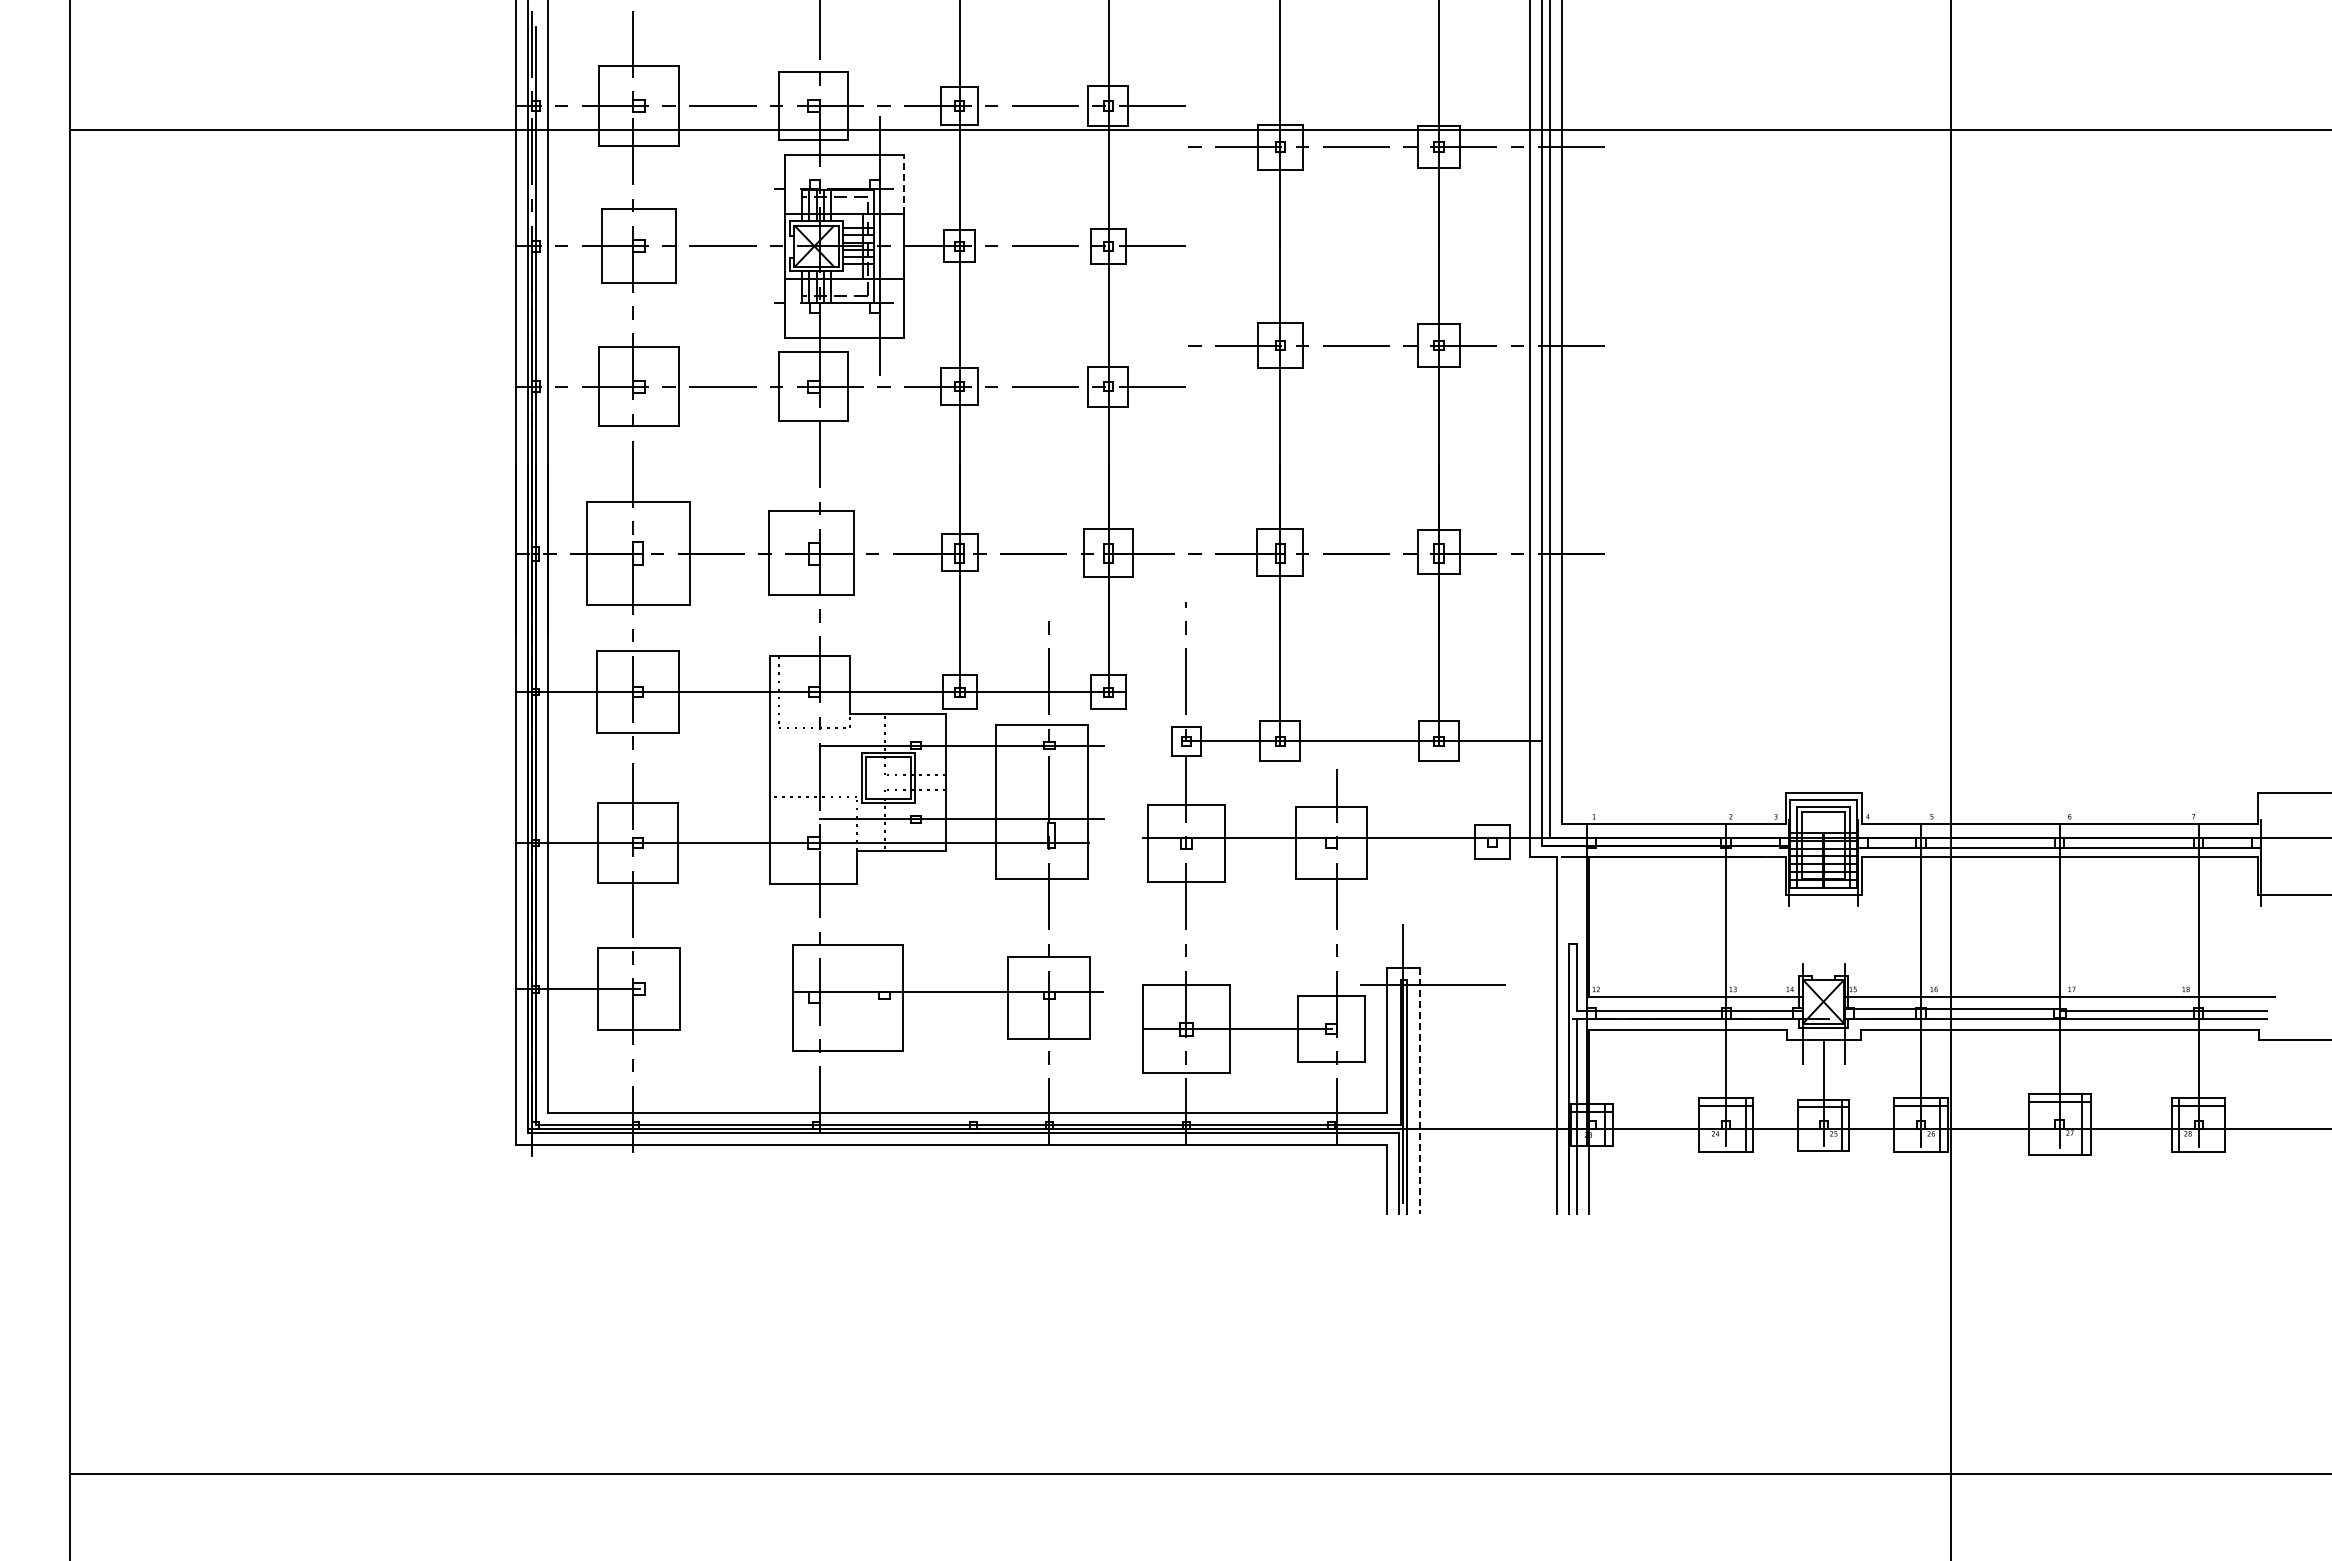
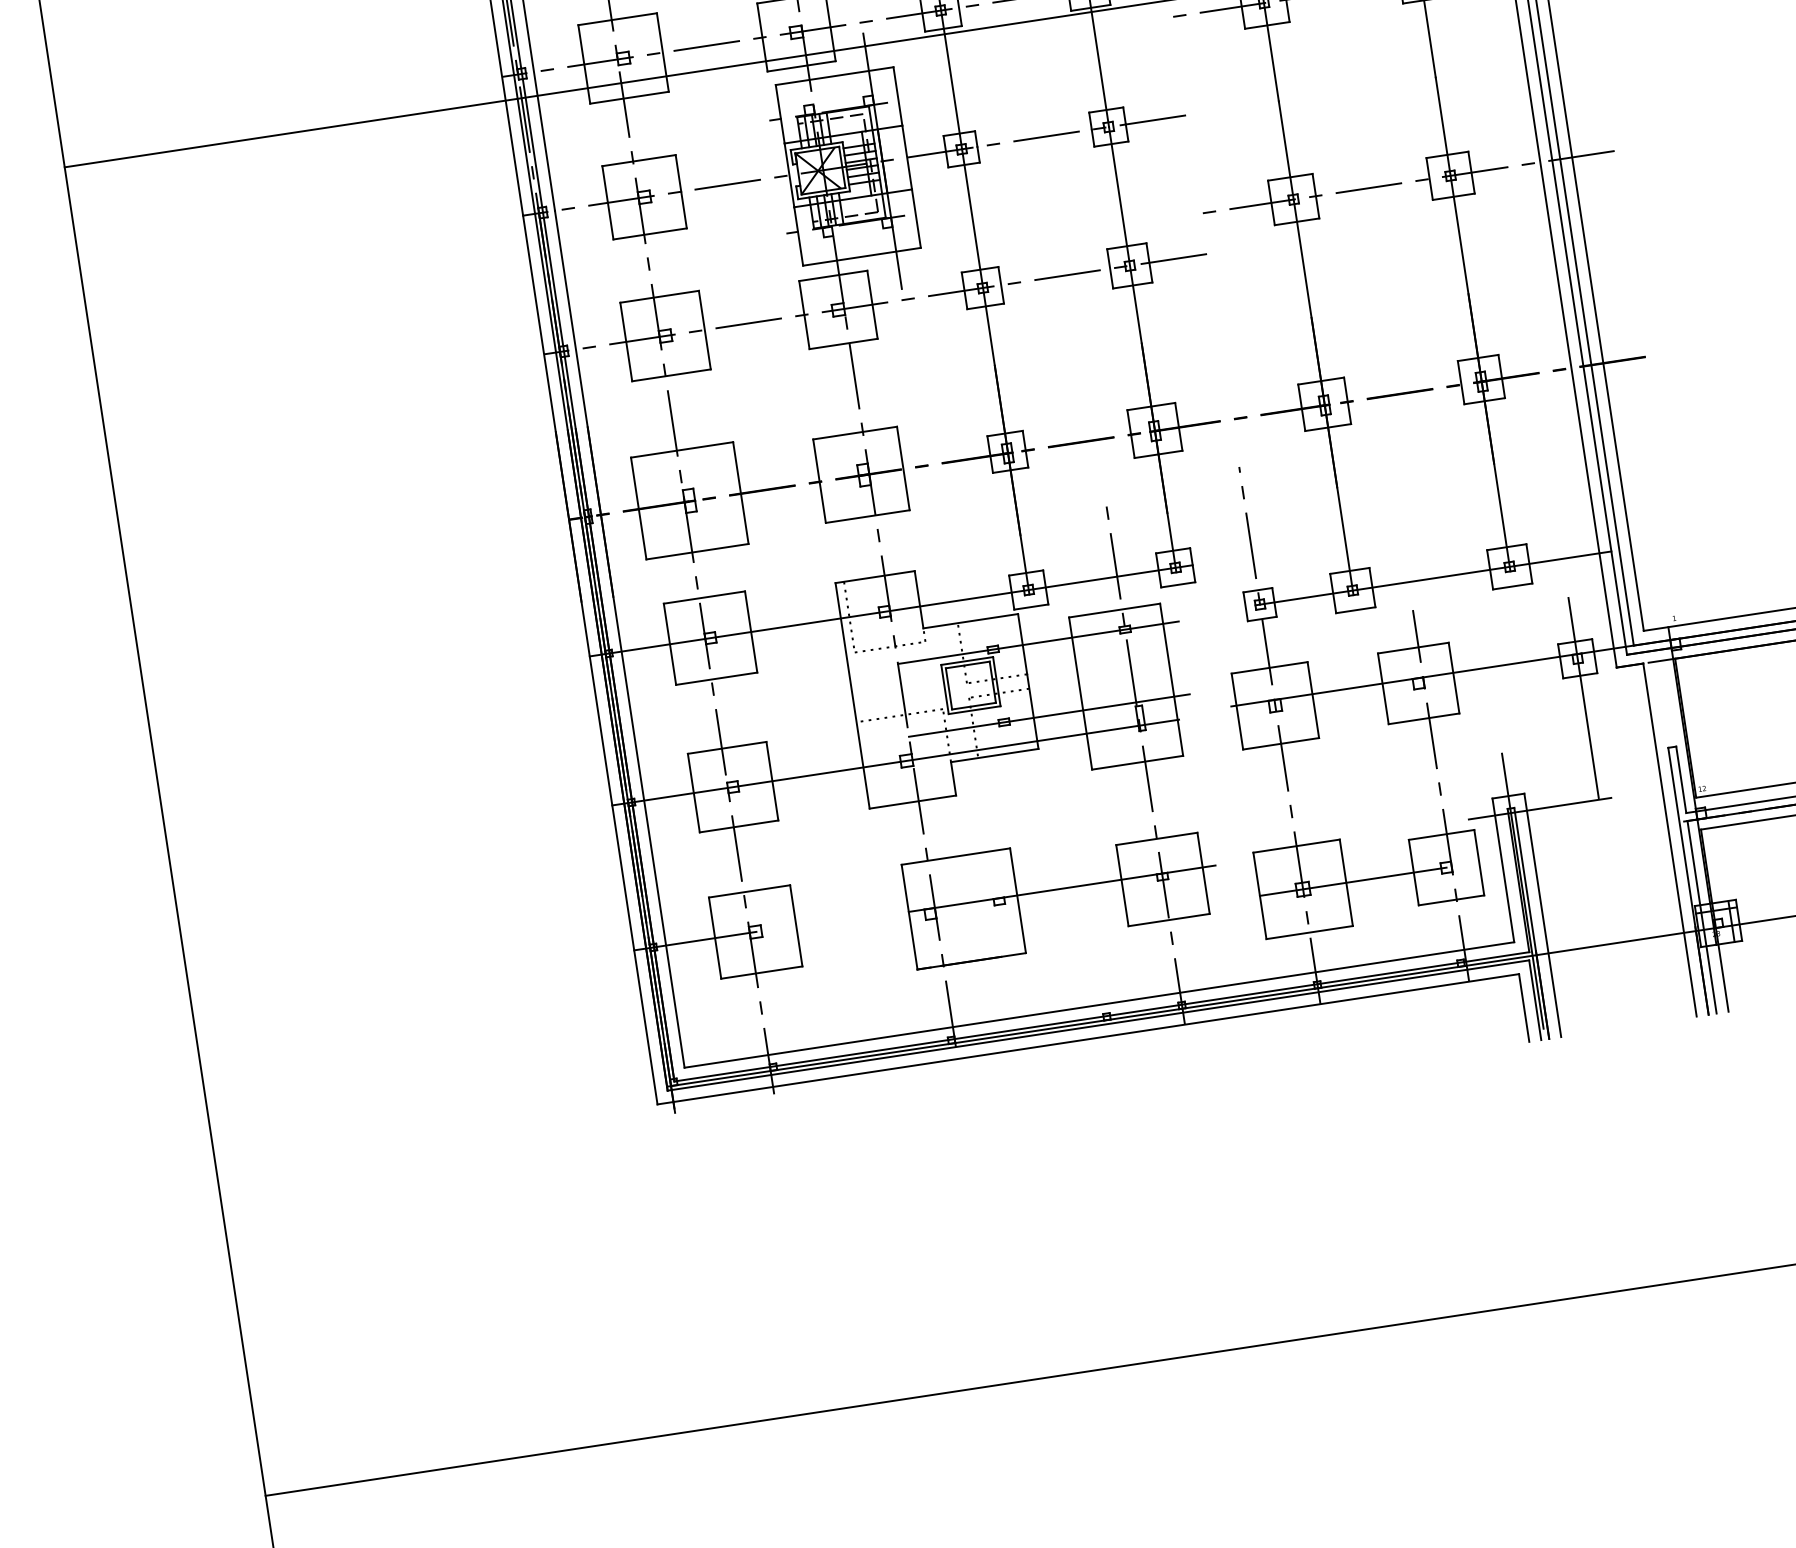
line: (904, 184) -> (898, 96), dashed -> solid
line: (1492, 881) -> (1583, 697), added
line: (1419, 1091) -> (1542, 916), dashed -> solid

